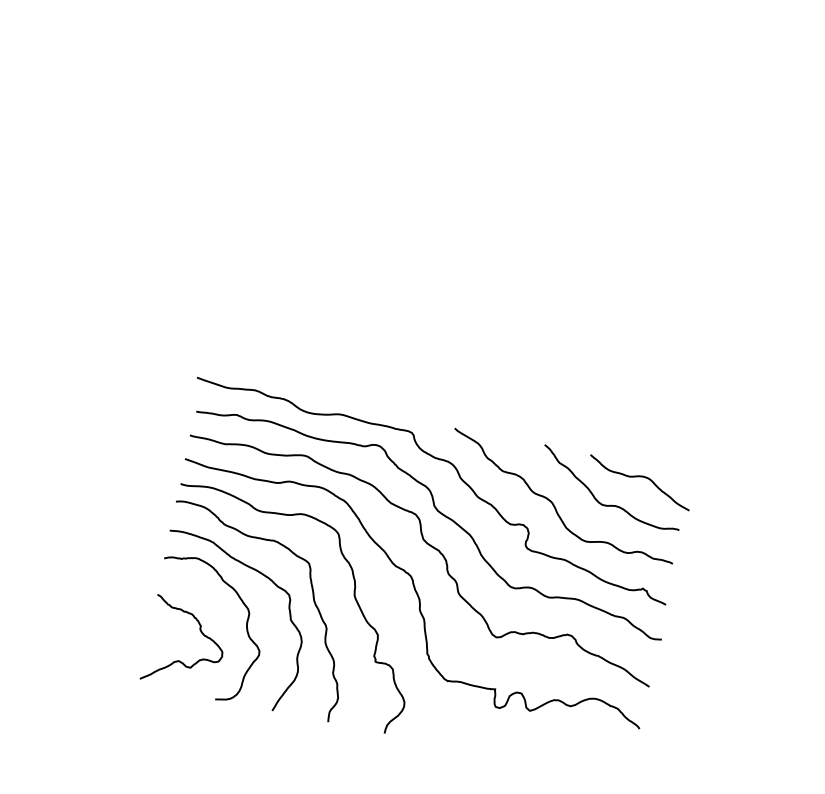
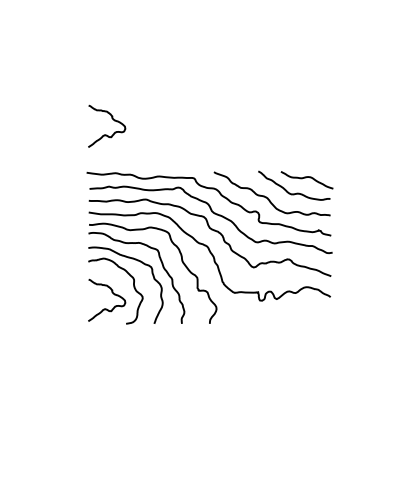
curve: (270, 280) -> (112, 119), added

